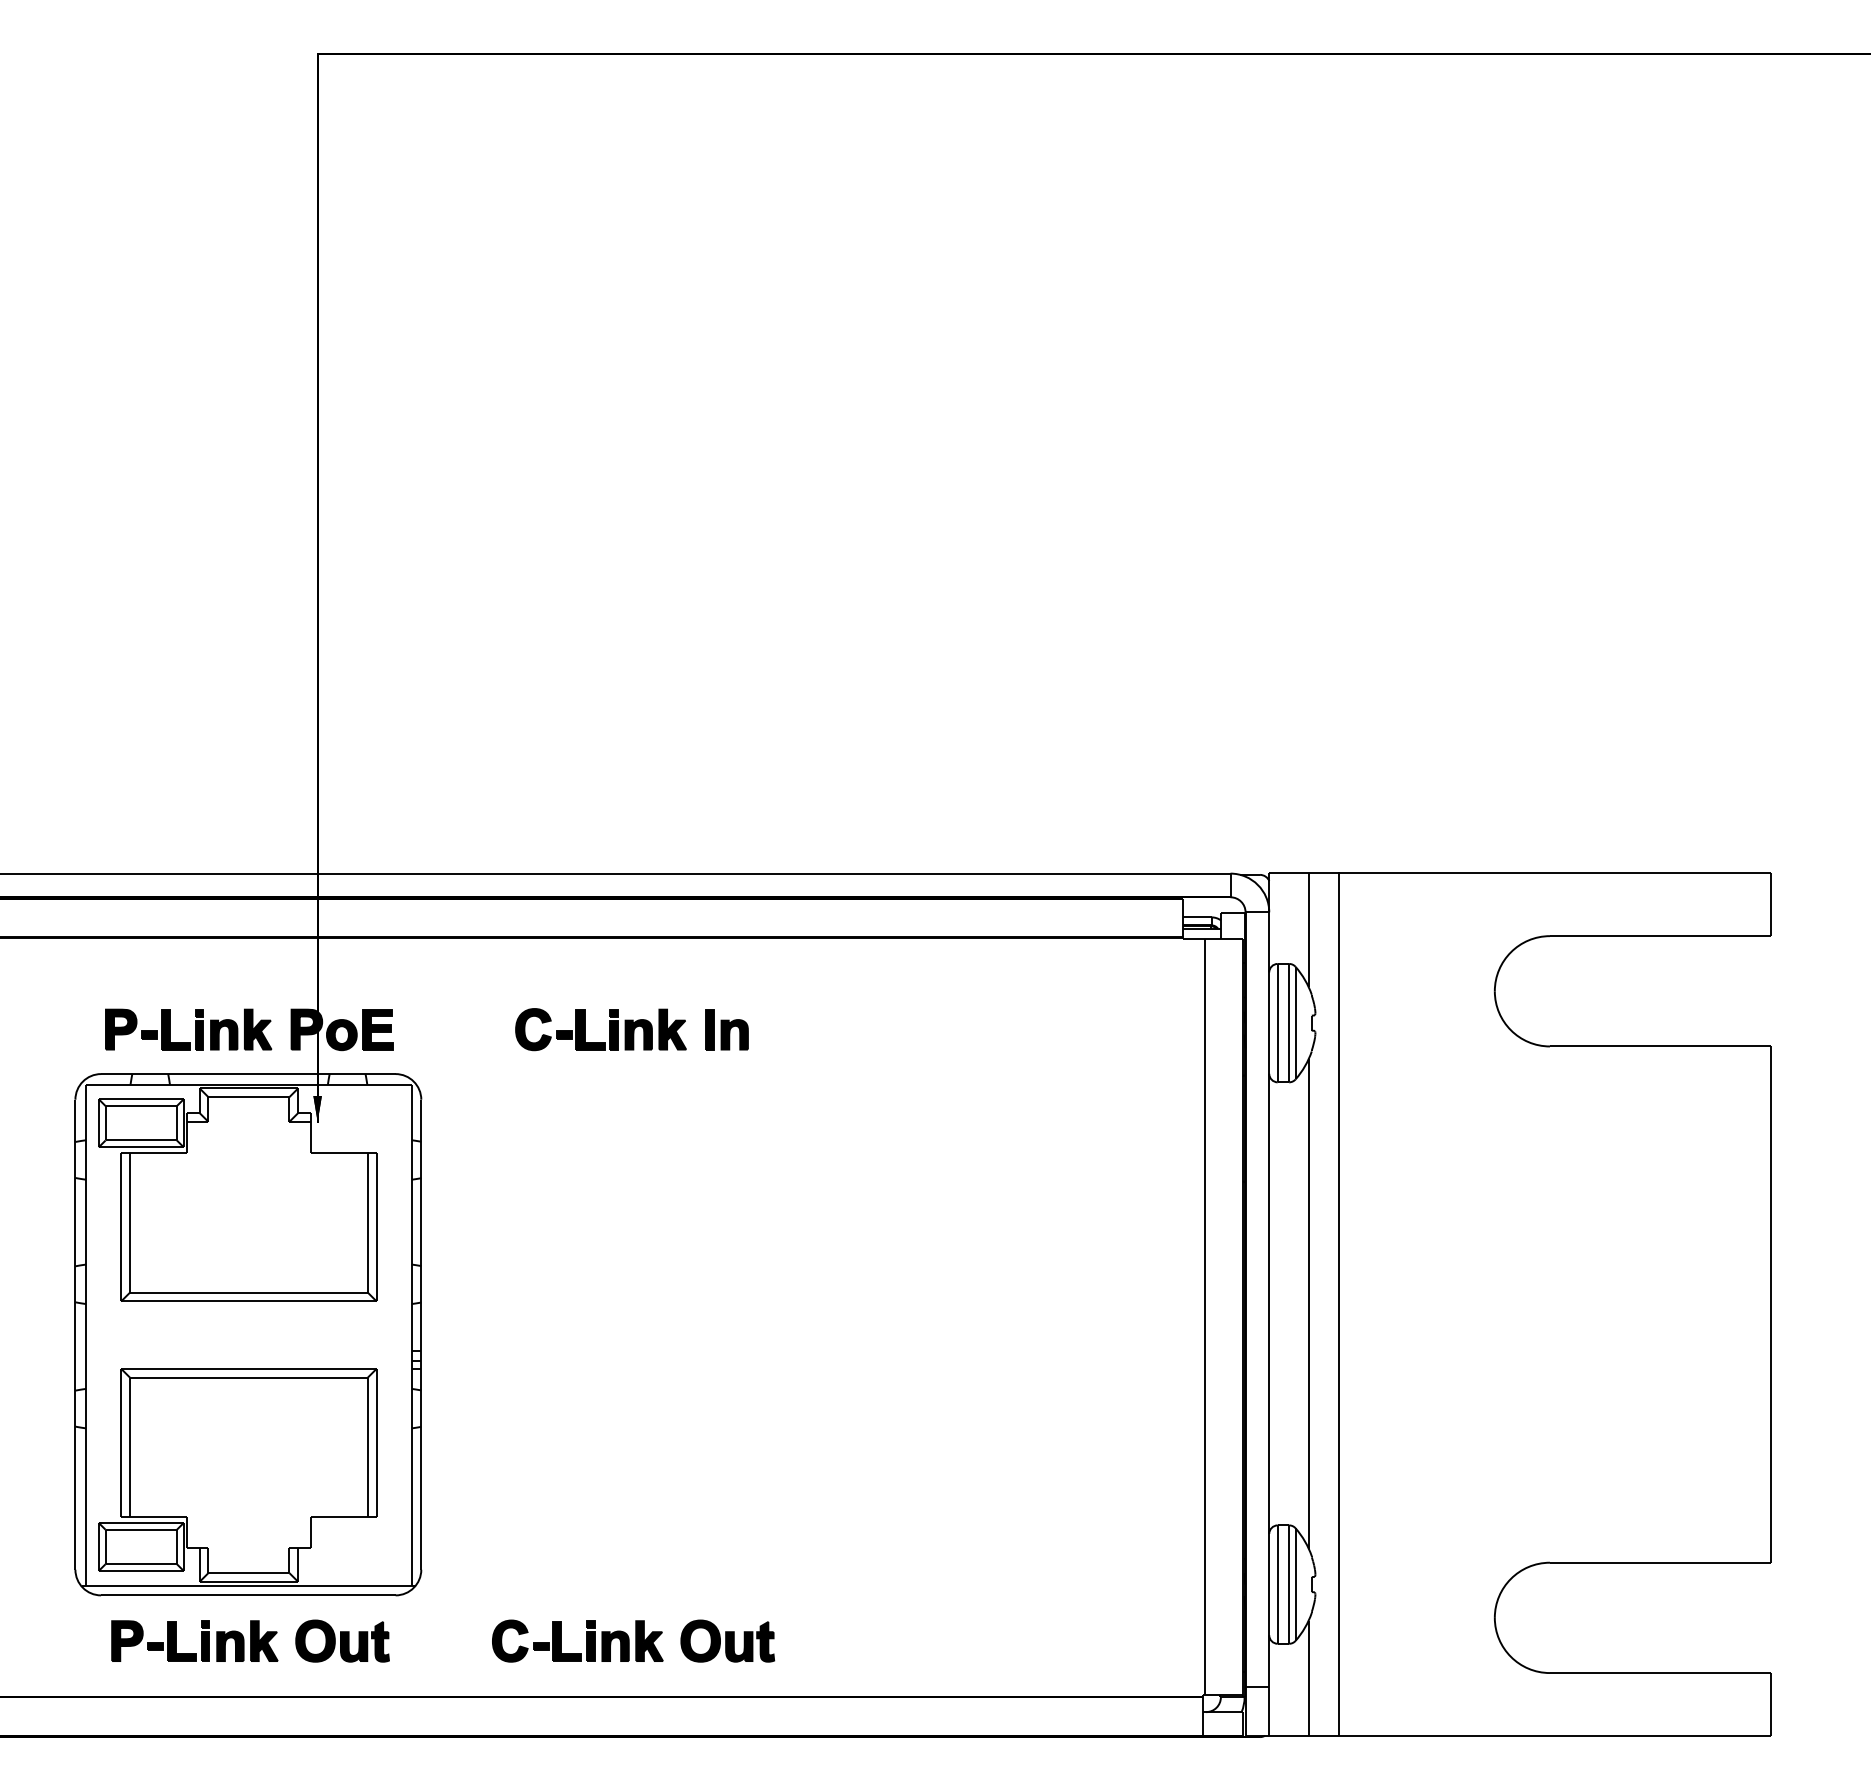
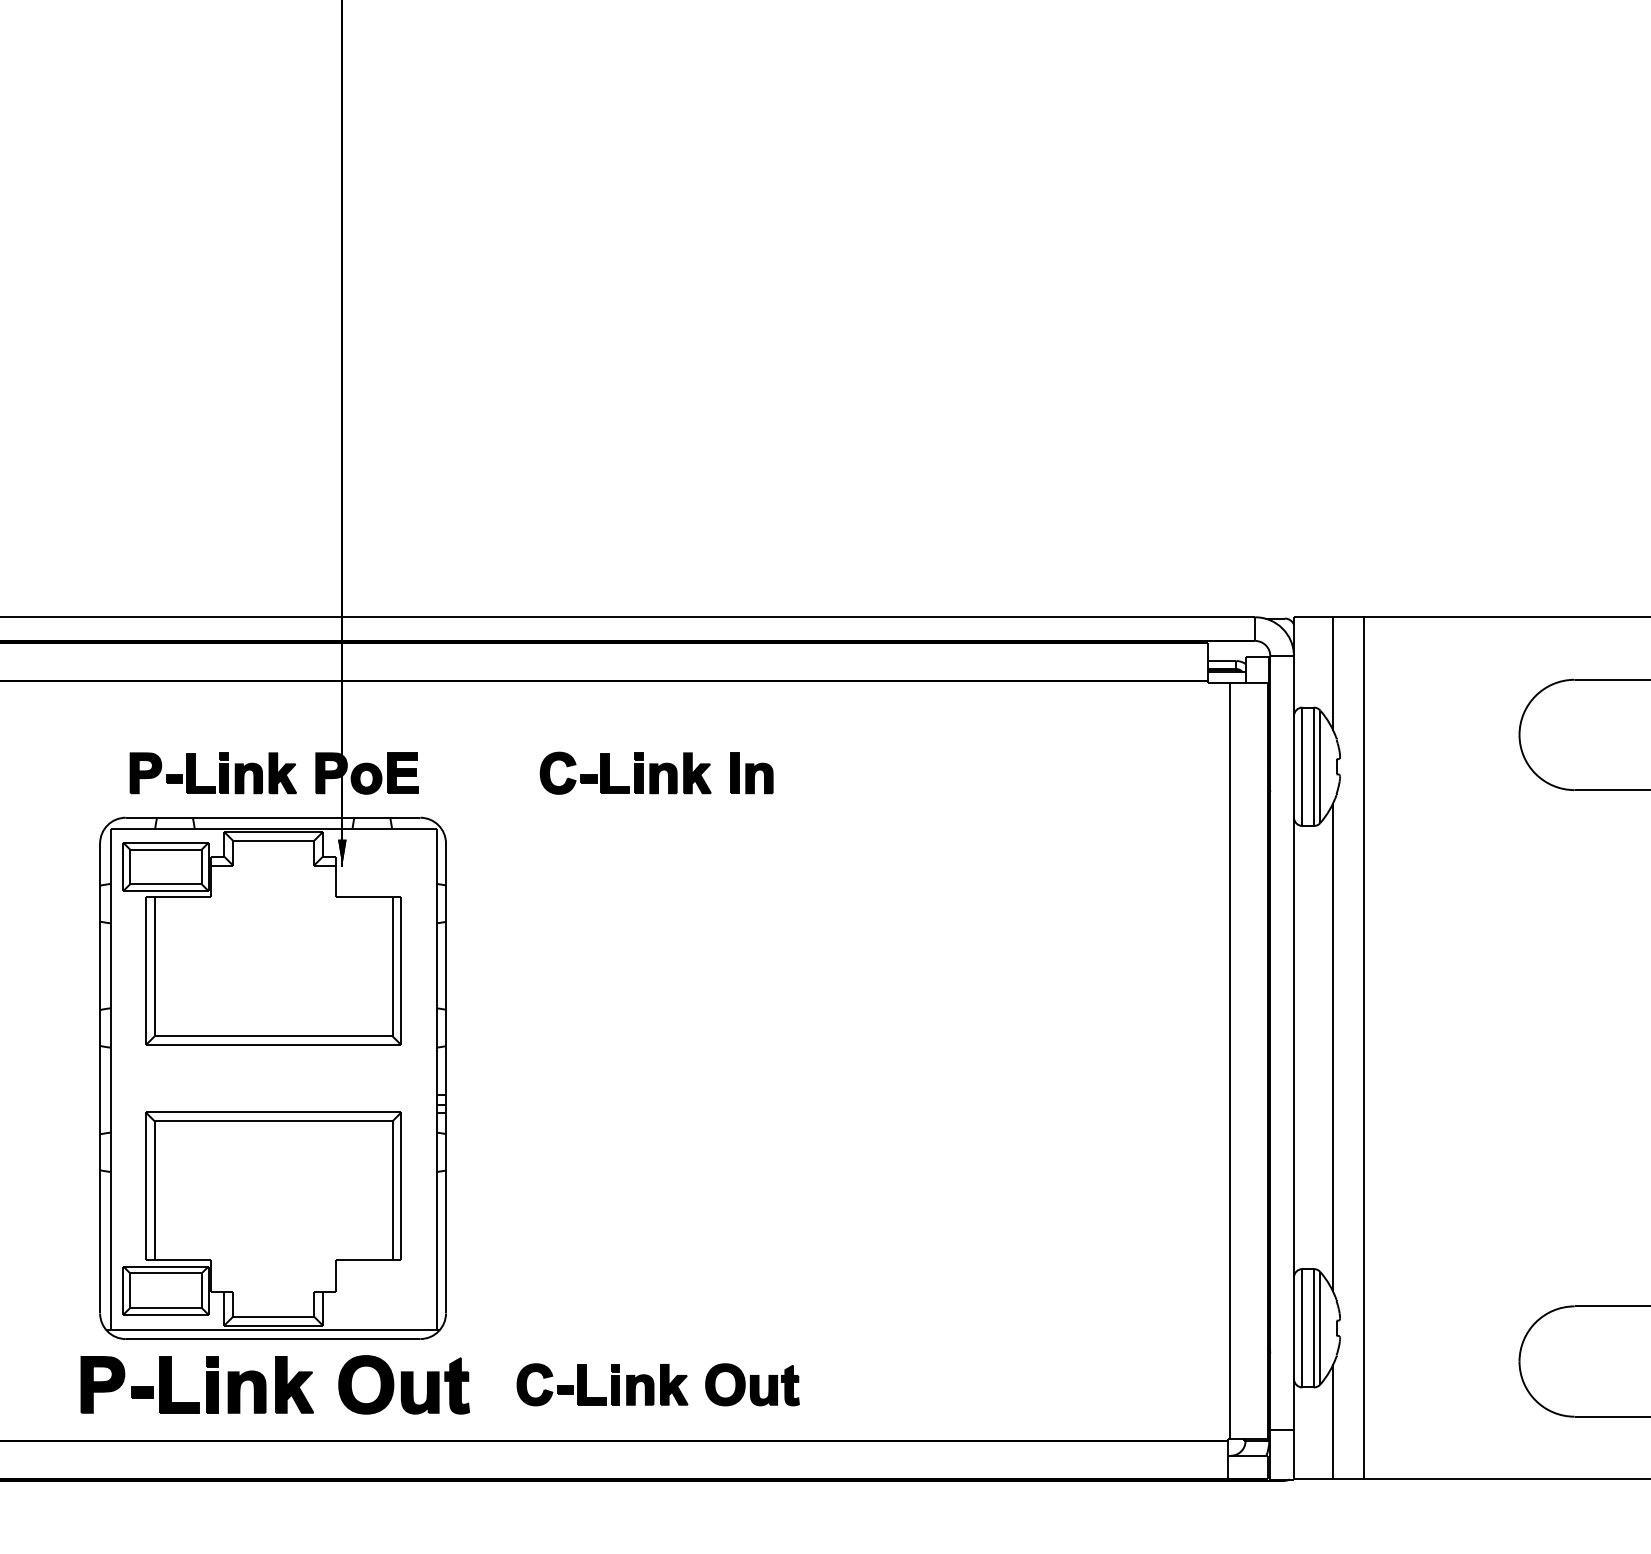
part: (250, 1640) -> (275, 1384), size x1.4

